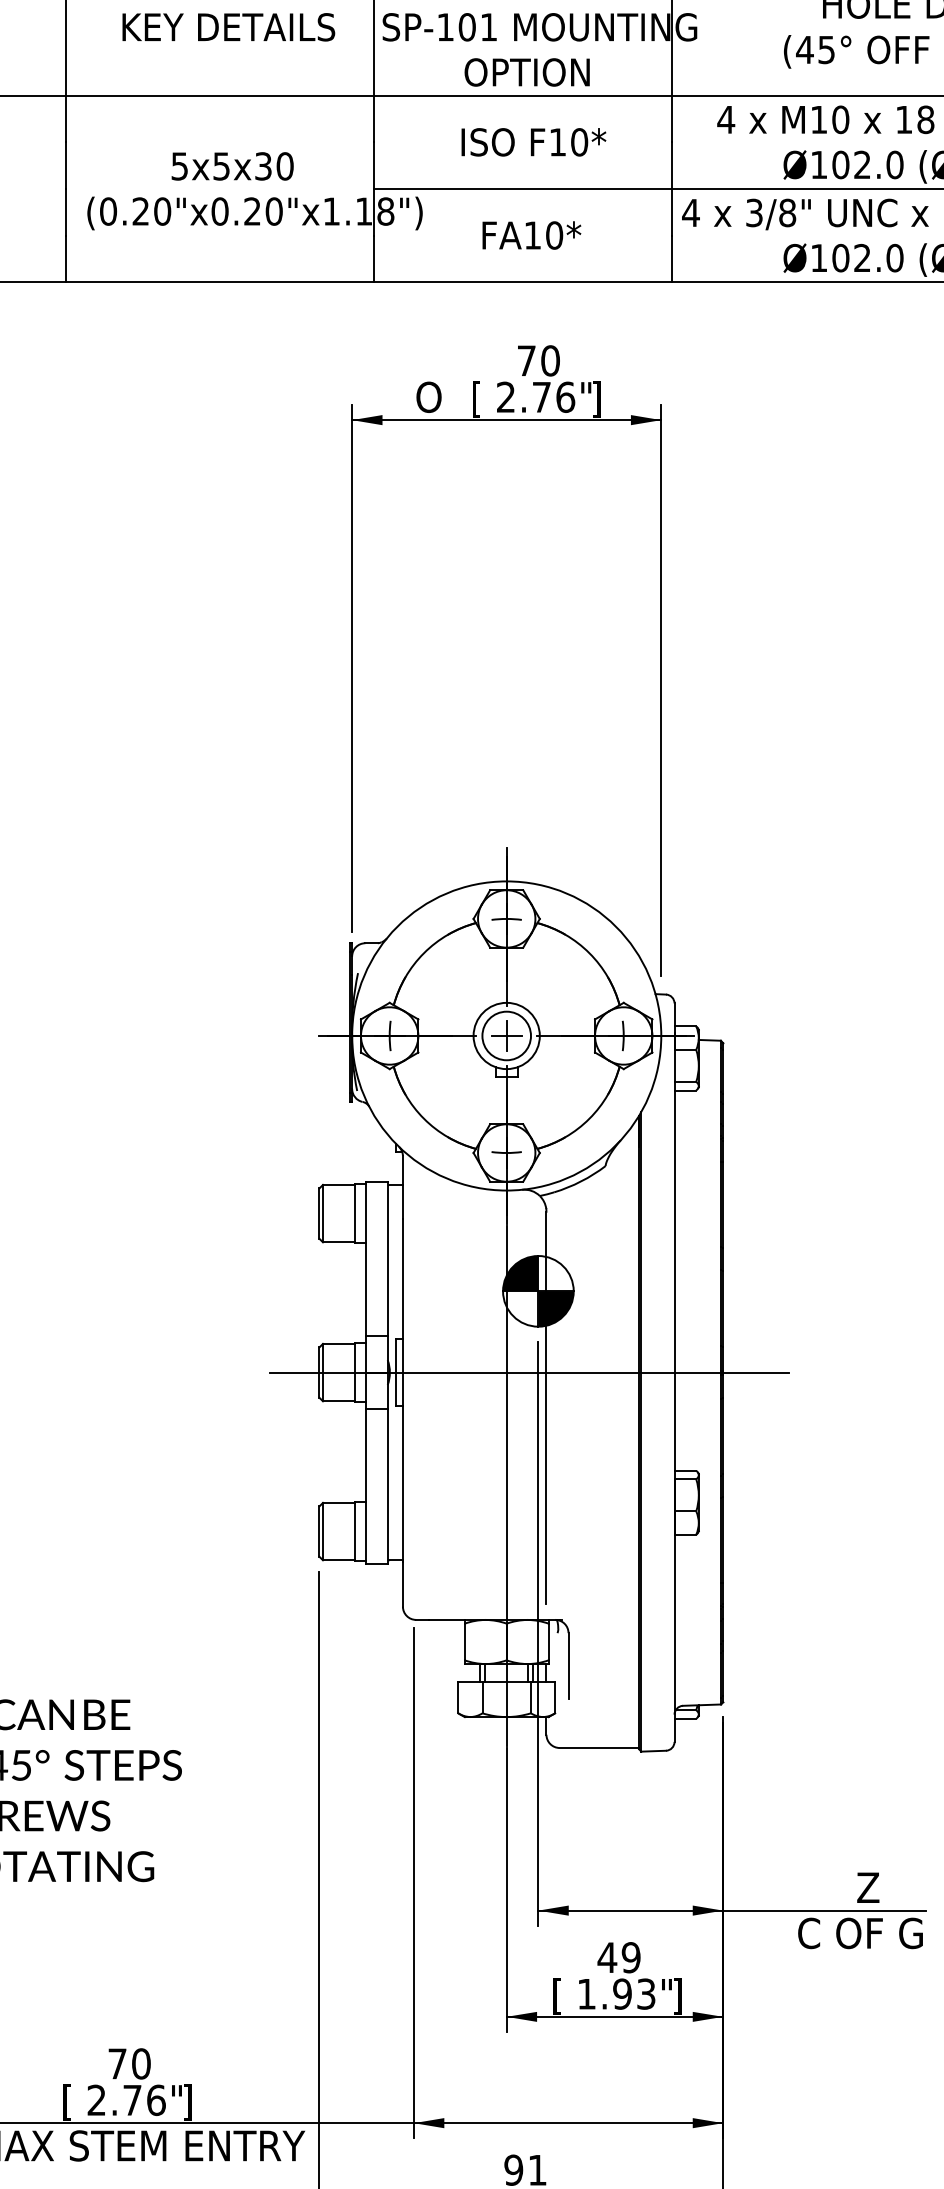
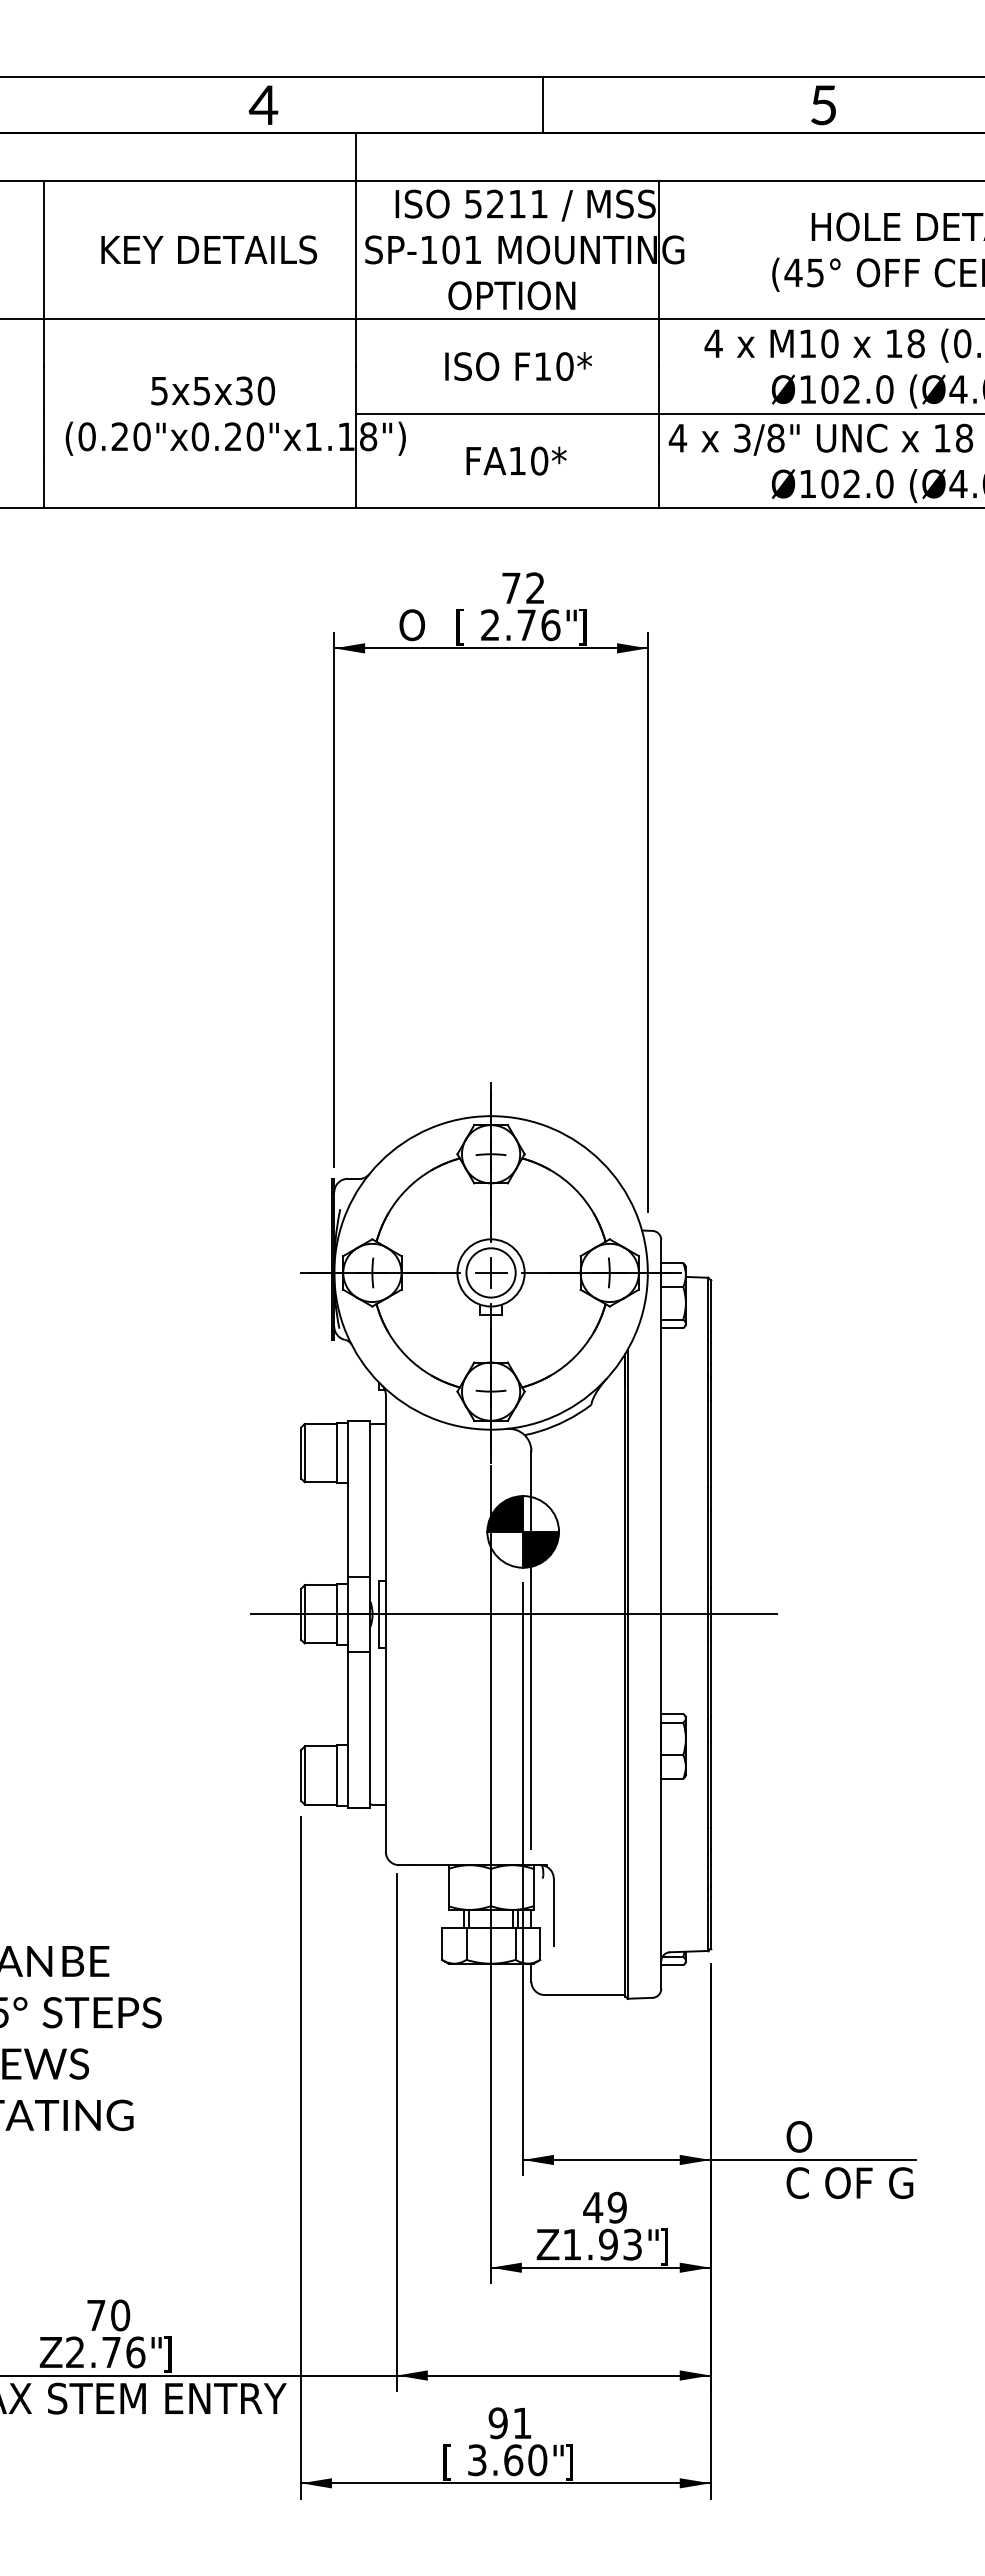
text: (550, 361) -> (535, 588), 70 -> 72
text: (838, 1887) -> (827, 2136), Z -> O
text: (562, 1995) -> (547, 2246), [ -> Z
text: (72, 2102) -> (50, 2354), [ -> Z

